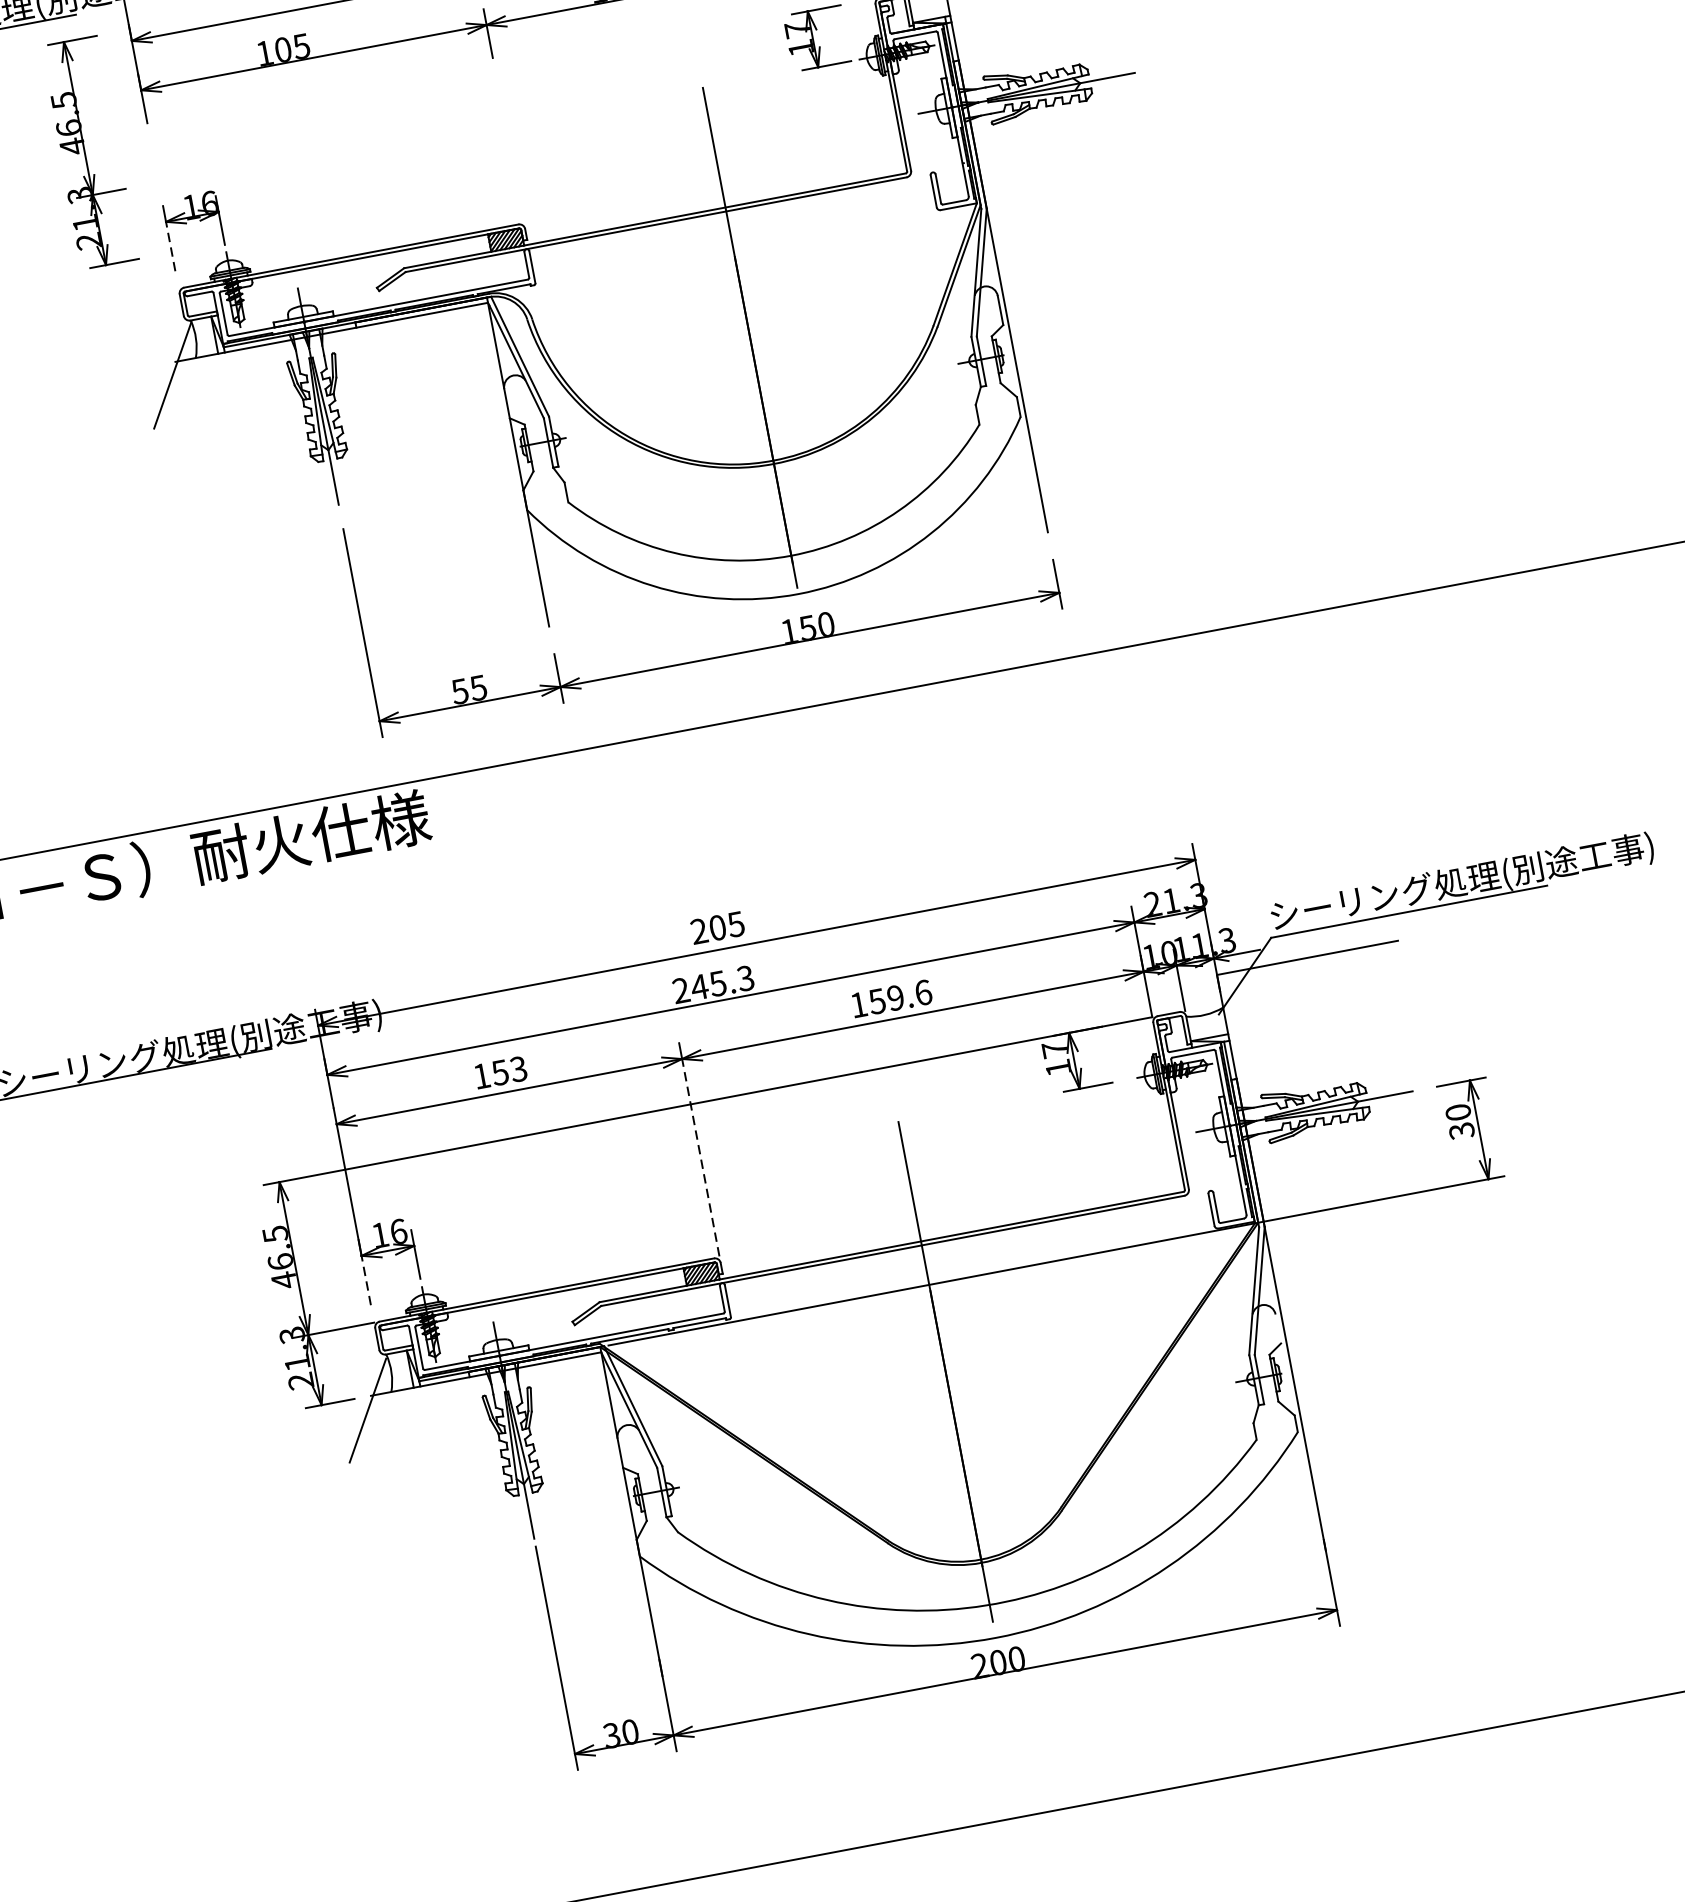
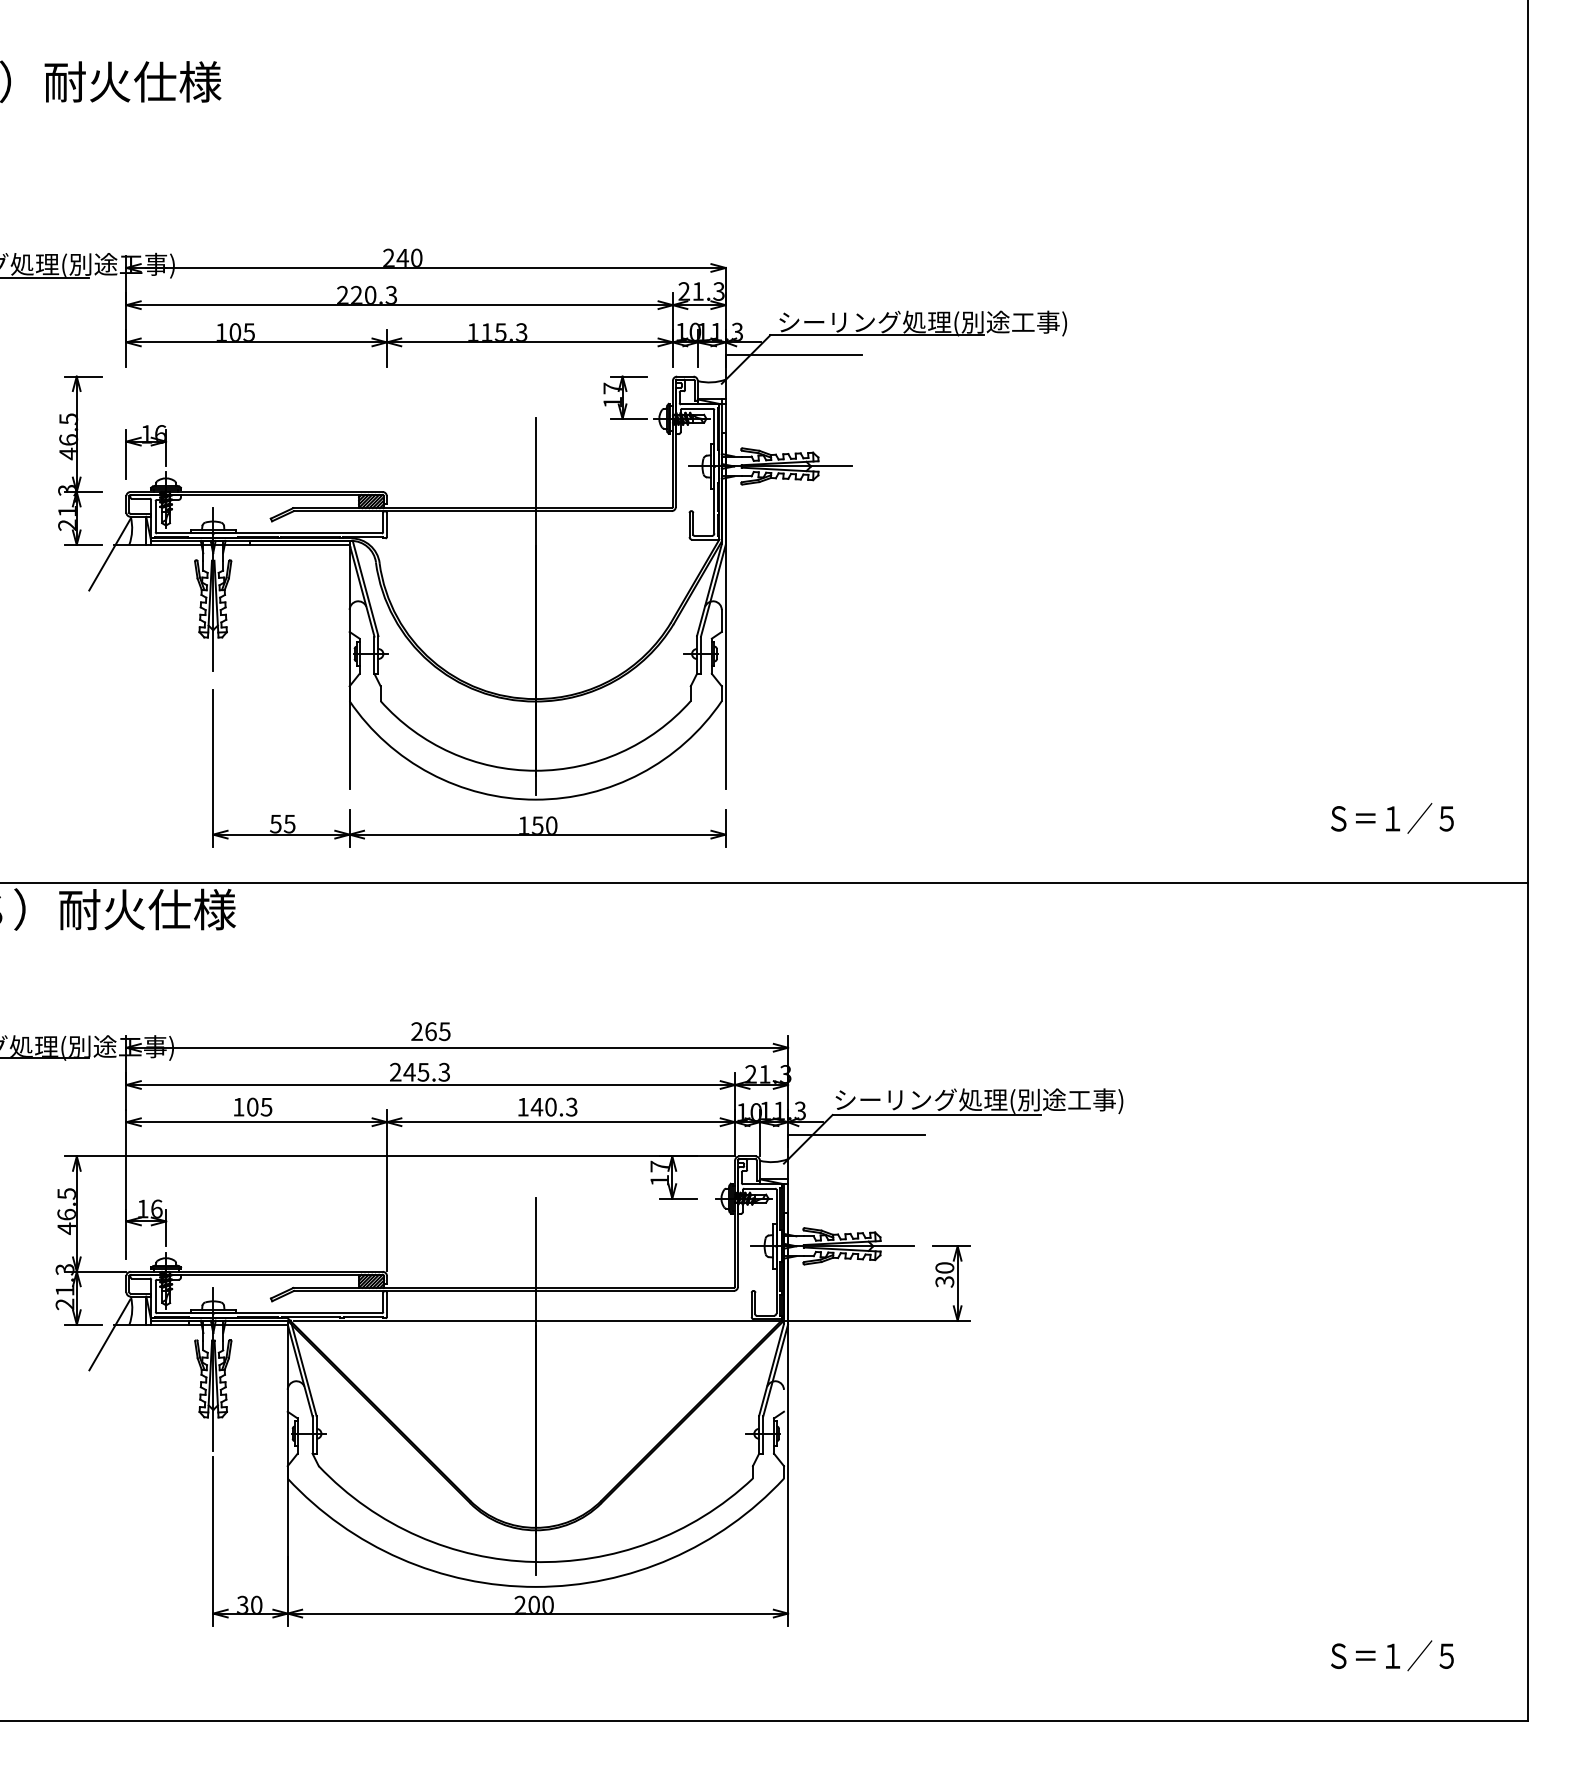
part: (89, 152) -> (80, 460), moved
line: (170, 246) -> (126, 460), dashed -> solid
text: (717, 927) -> (430, 1031), 205 -> 265
text: (898, 996) -> (553, 1106), 159.6 -> 140.3
text: (509, 1070) -> (259, 1106), 153 -> 105
line: (701, 1157) -> (387, 1196), dashed -> solid
line: (366, 1281) -> (126, 1240), dashed -> solid

